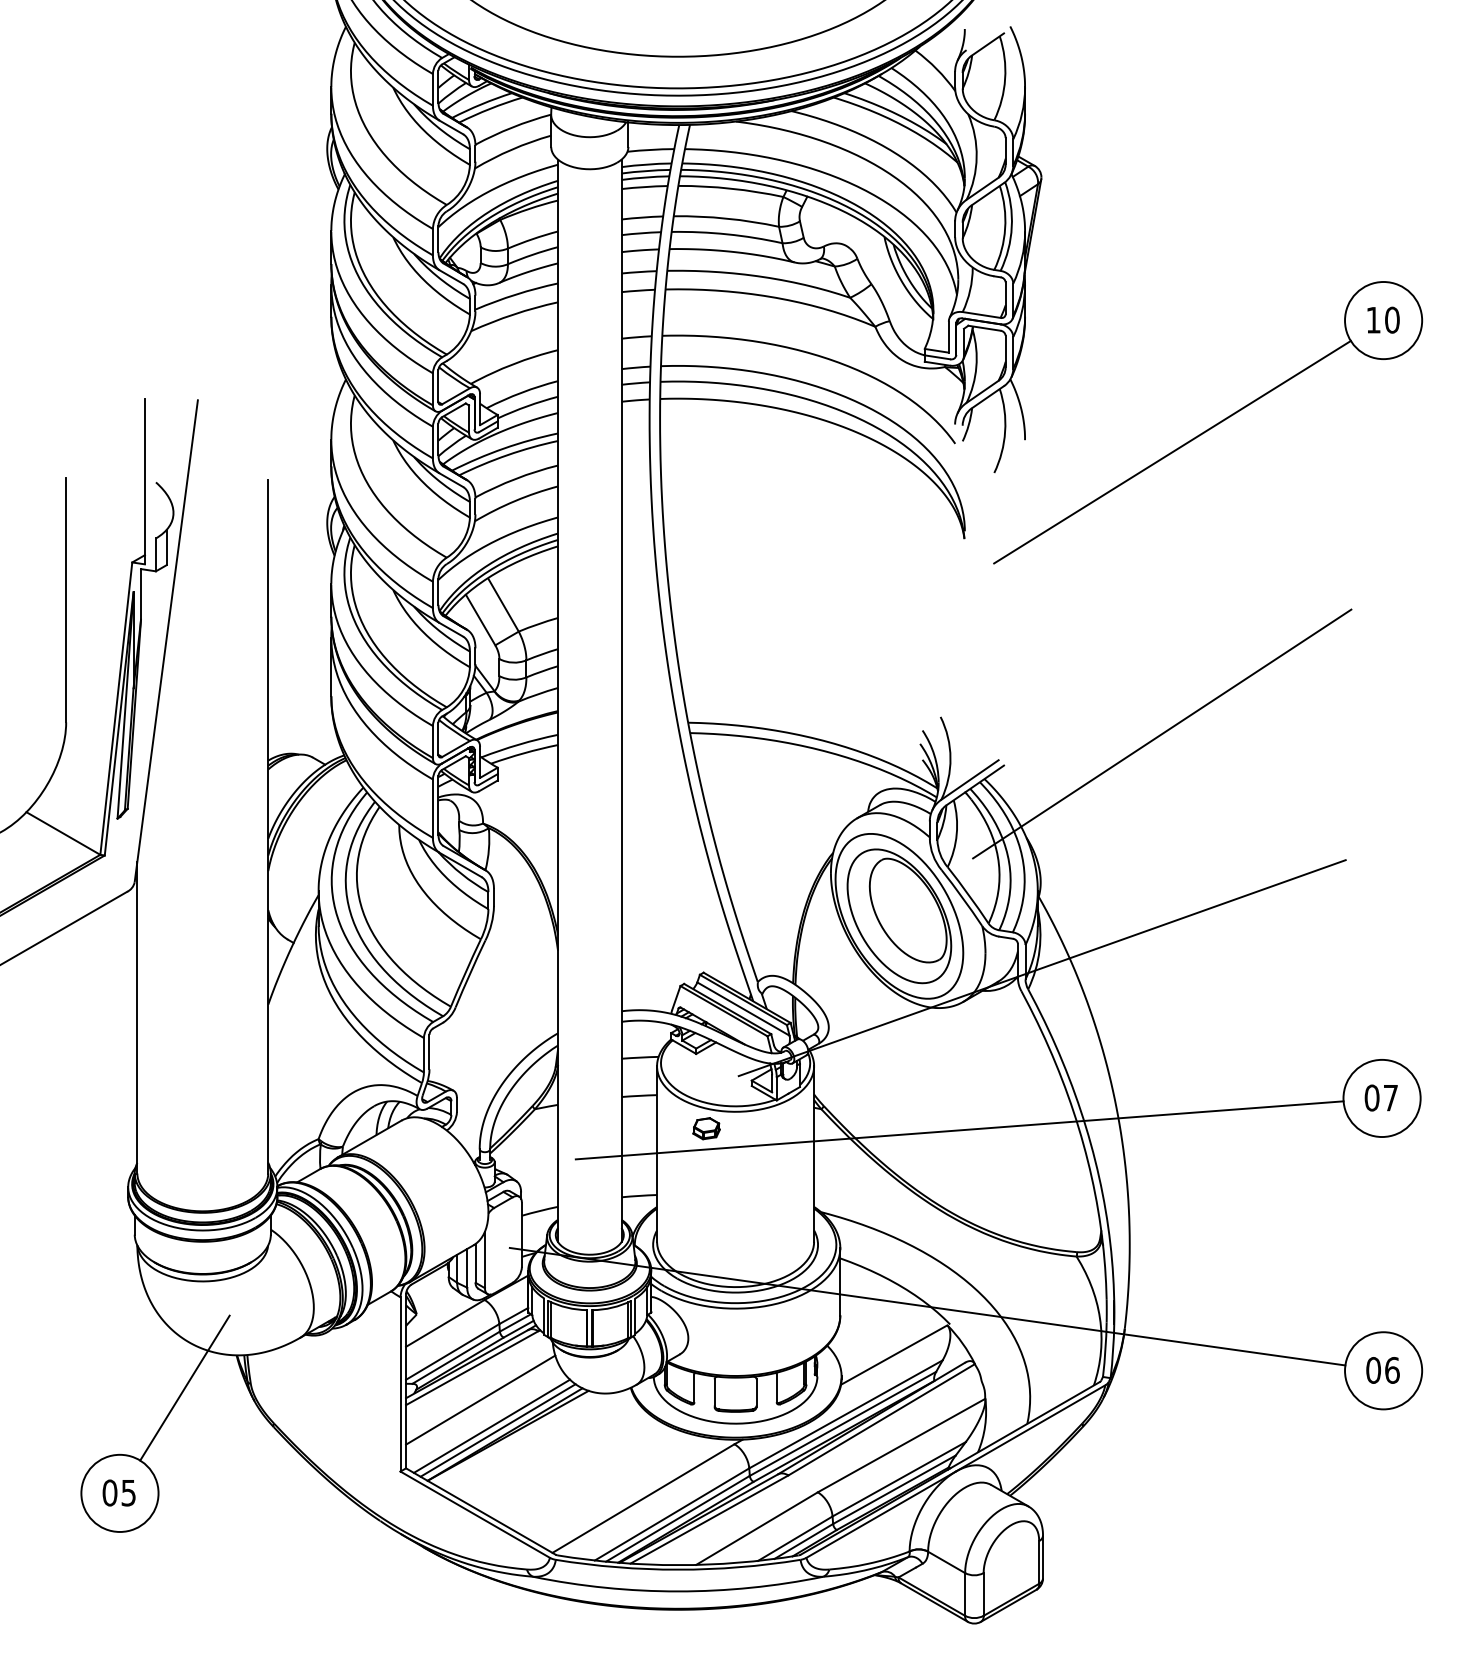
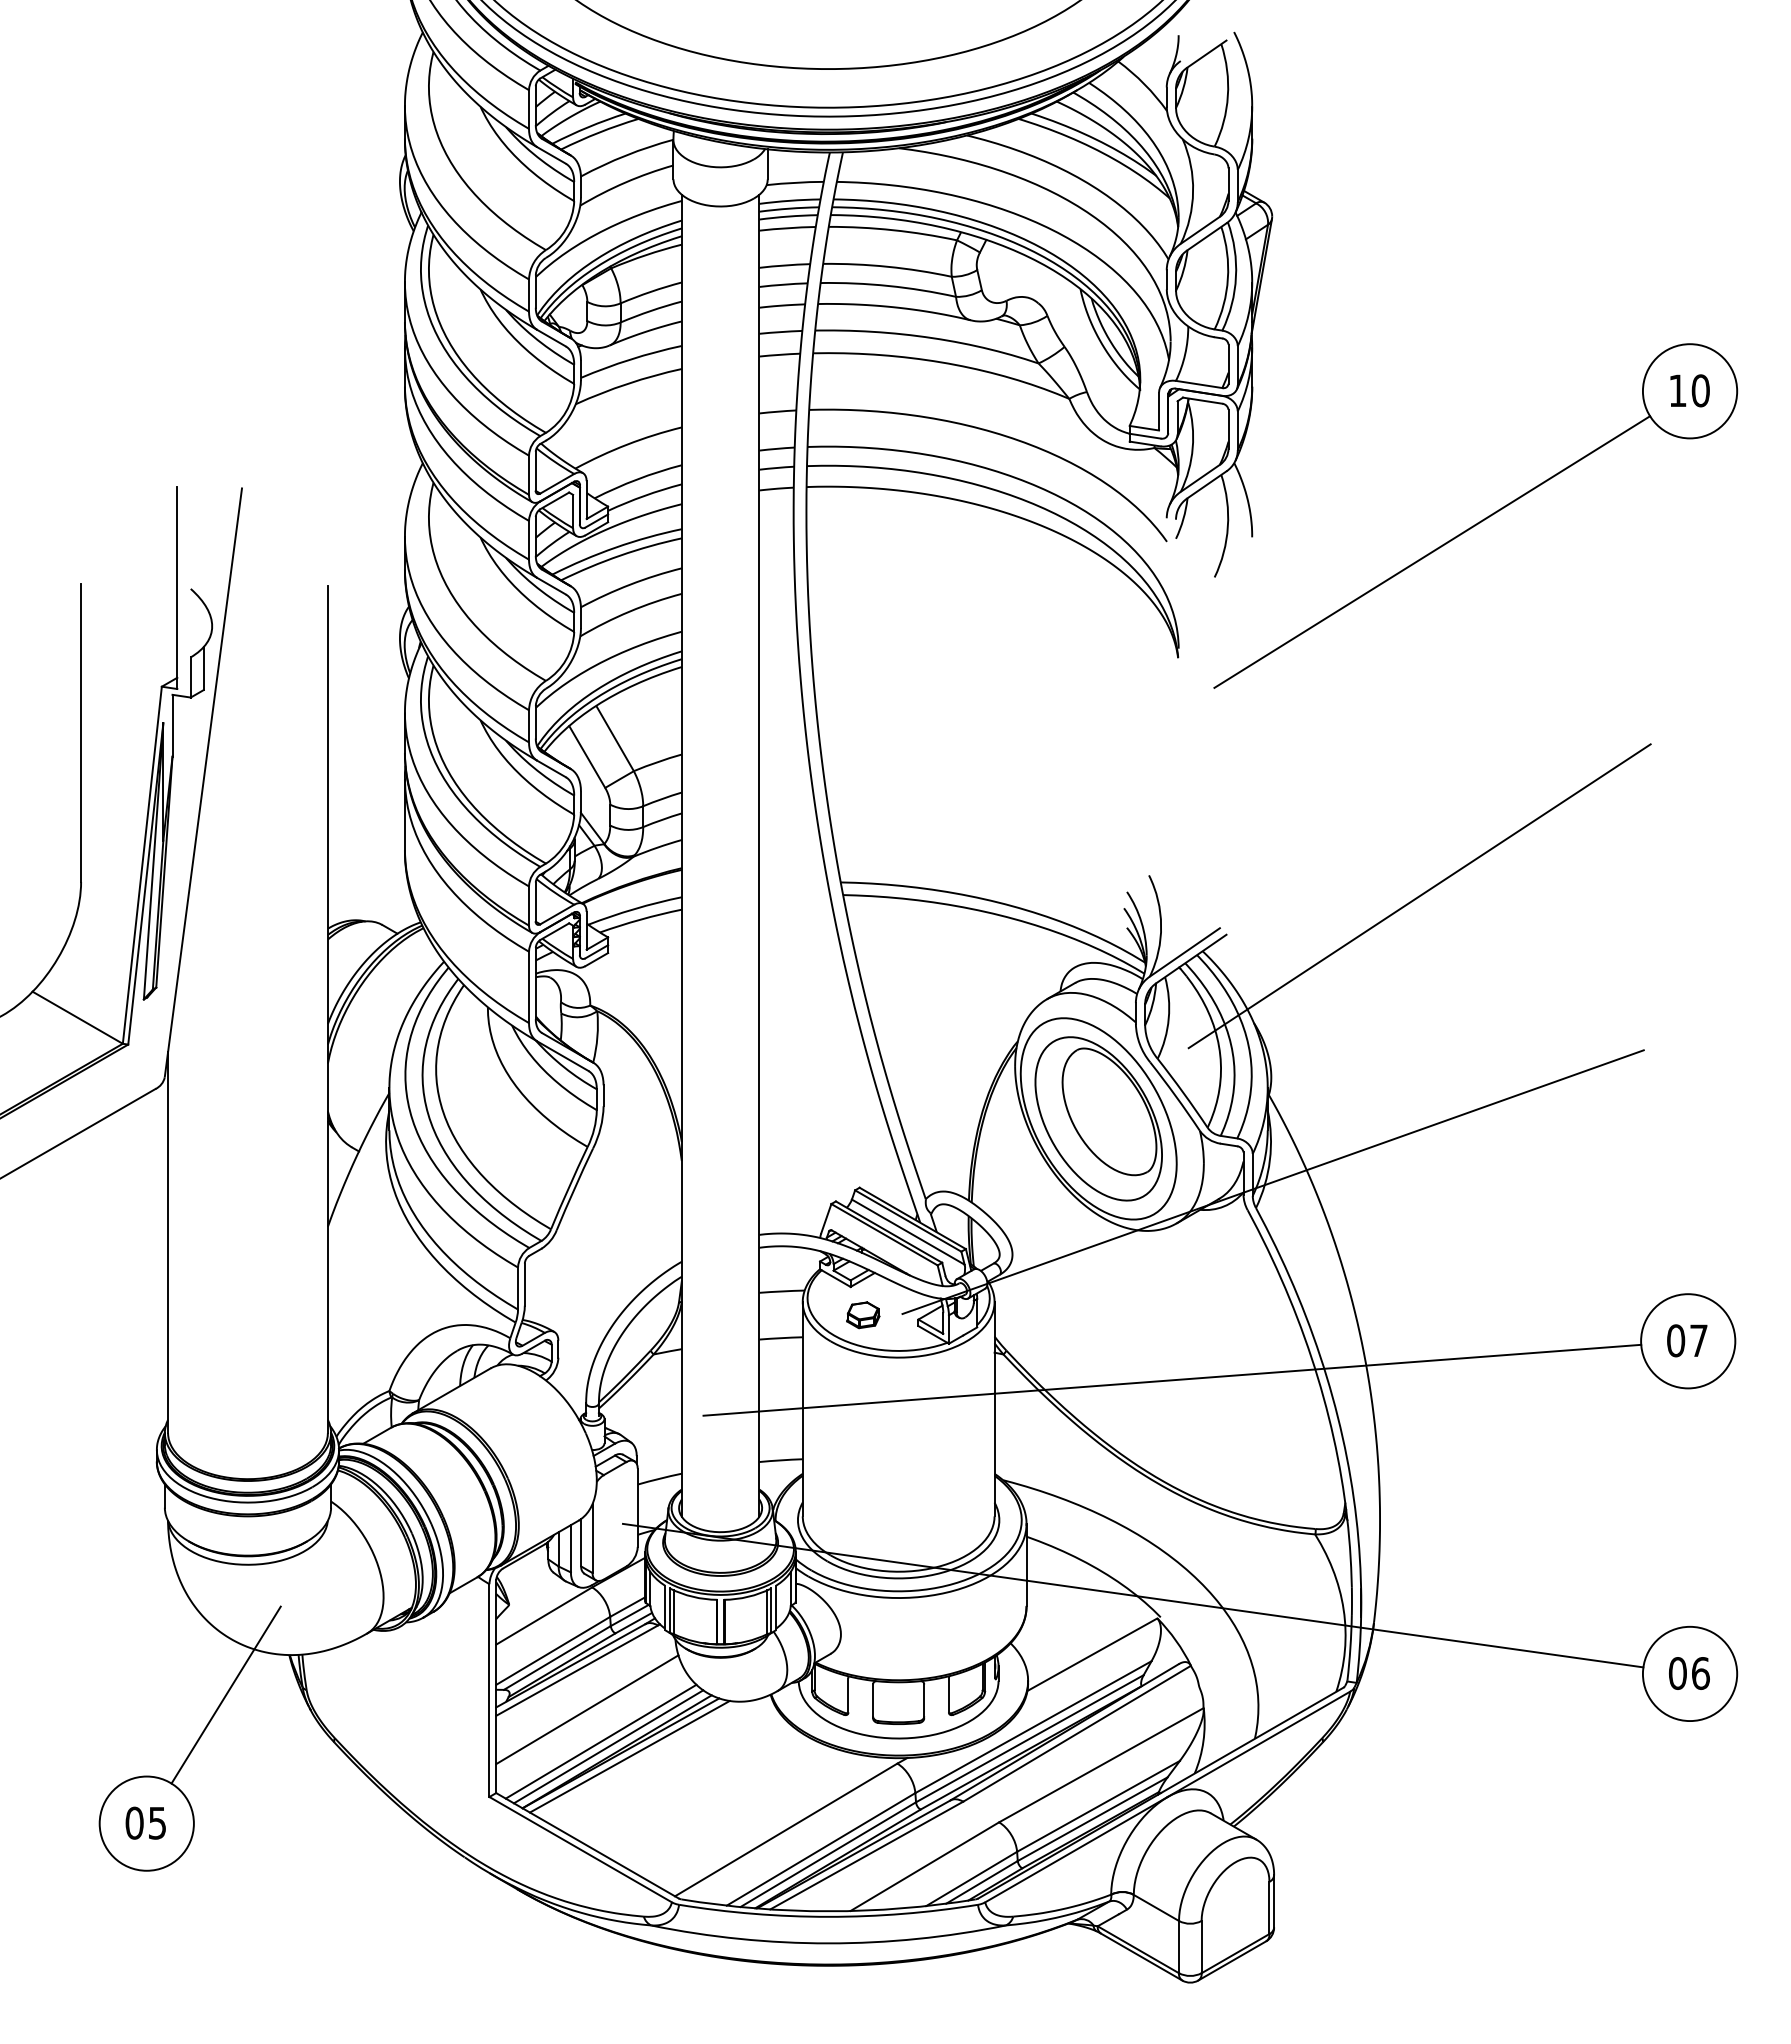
part: (706, 1128) -> (863, 1315), moved
line: (515, 1438) -> (629, 1756), added

